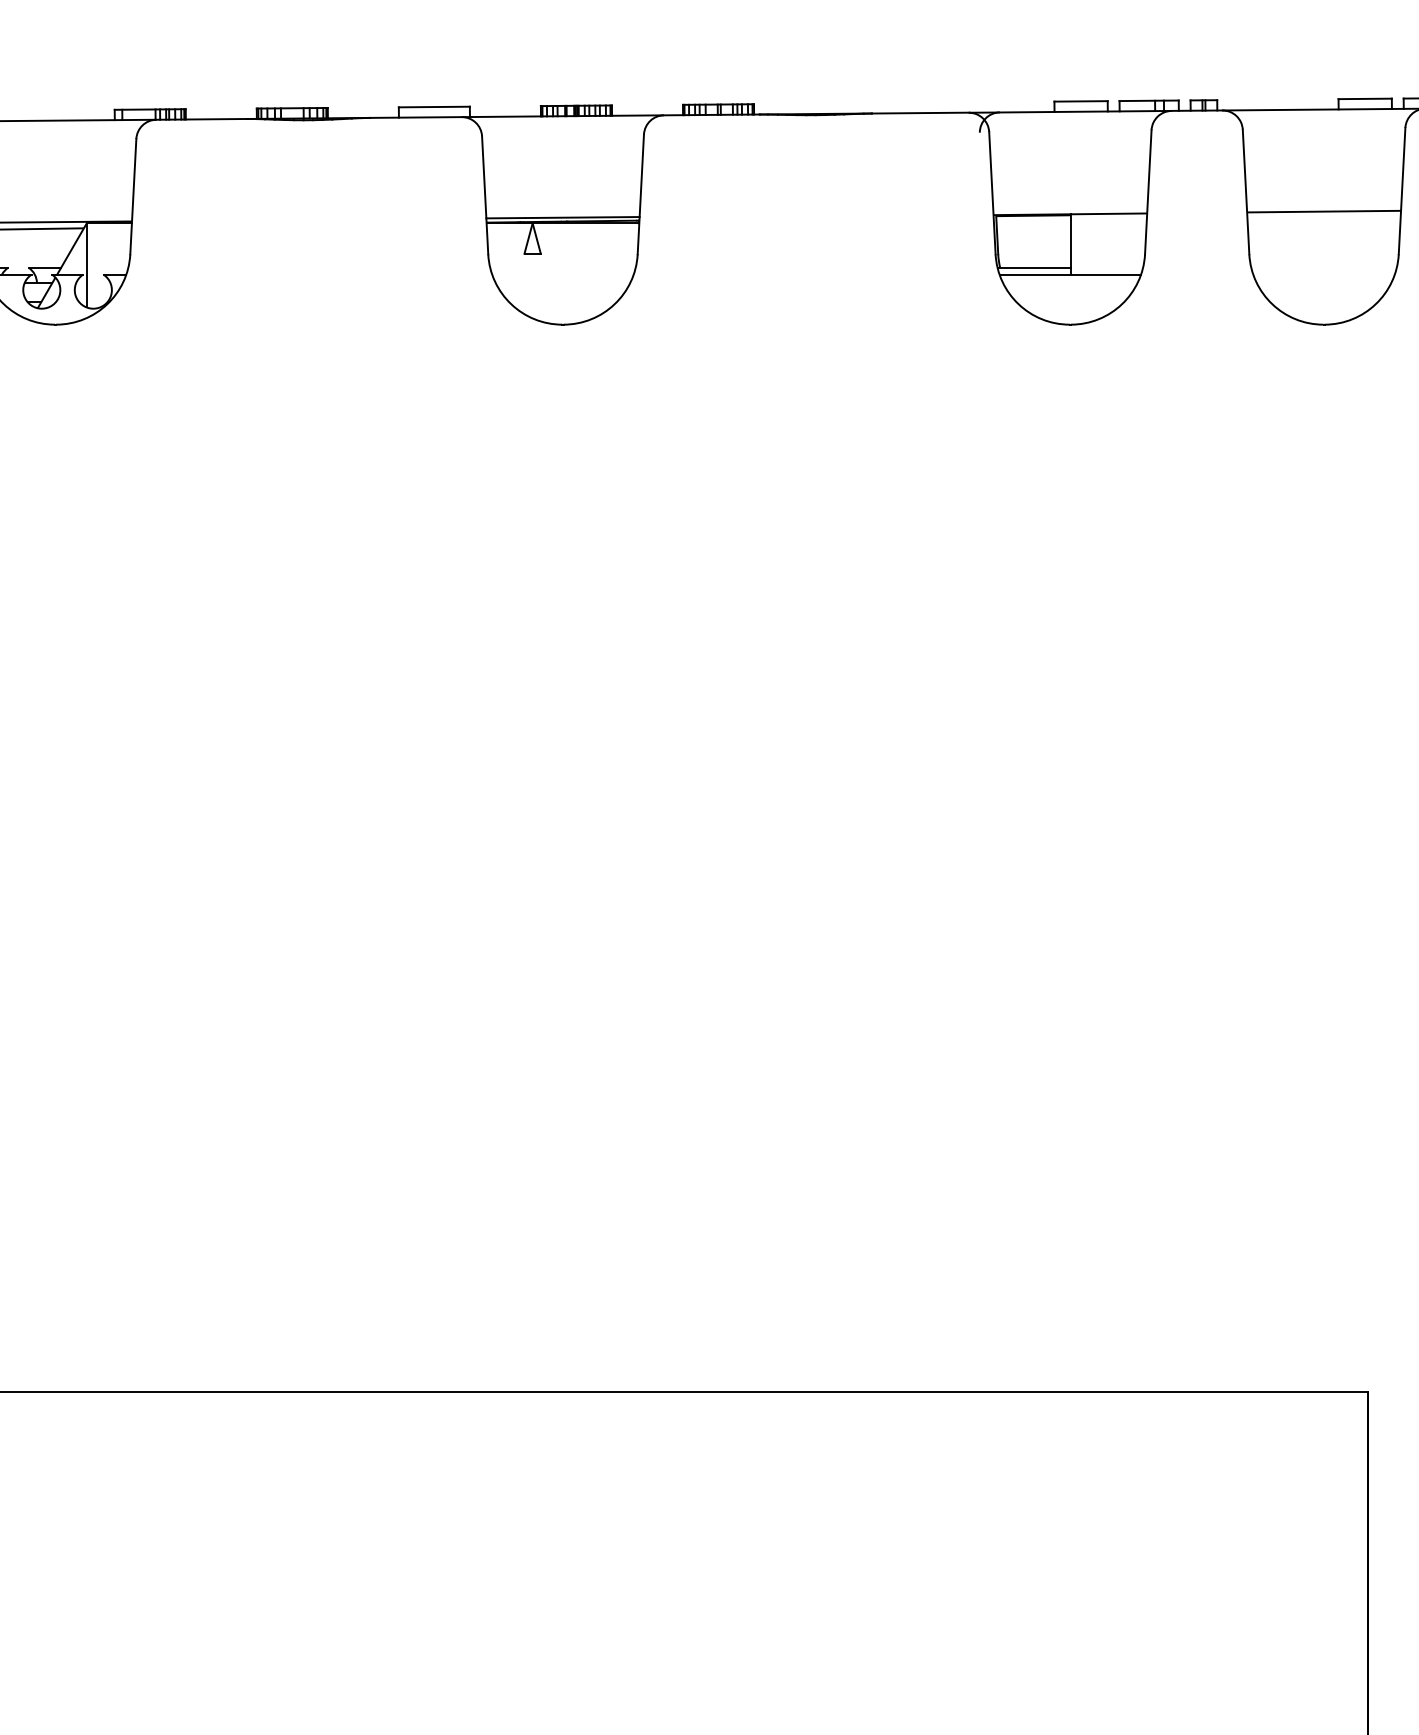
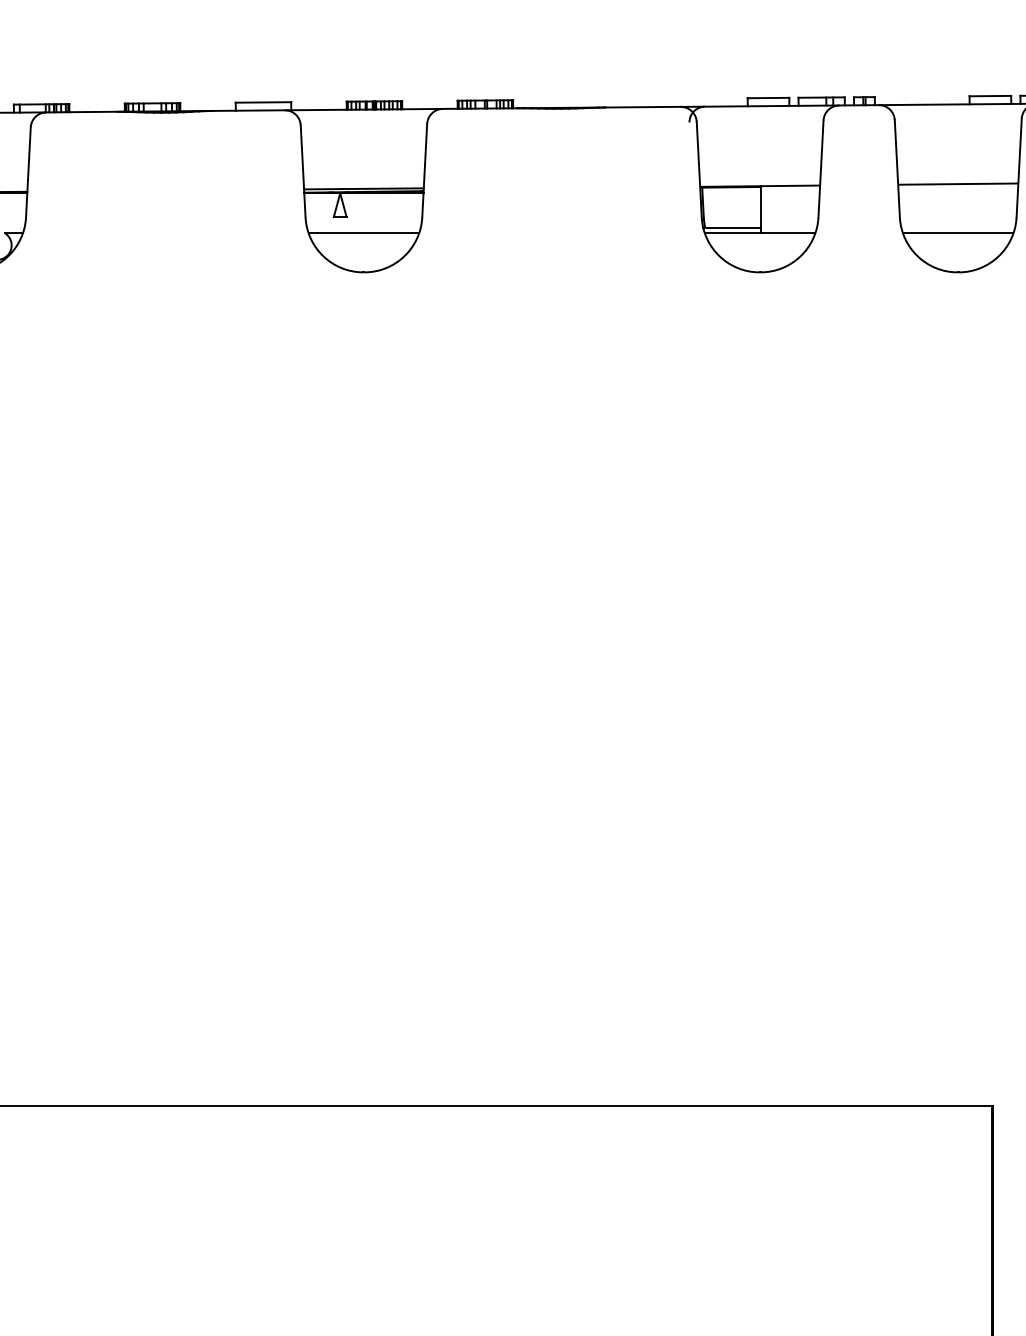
line: (562, 274) -> (363, 233), added
line: (1323, 274) -> (957, 233), added

